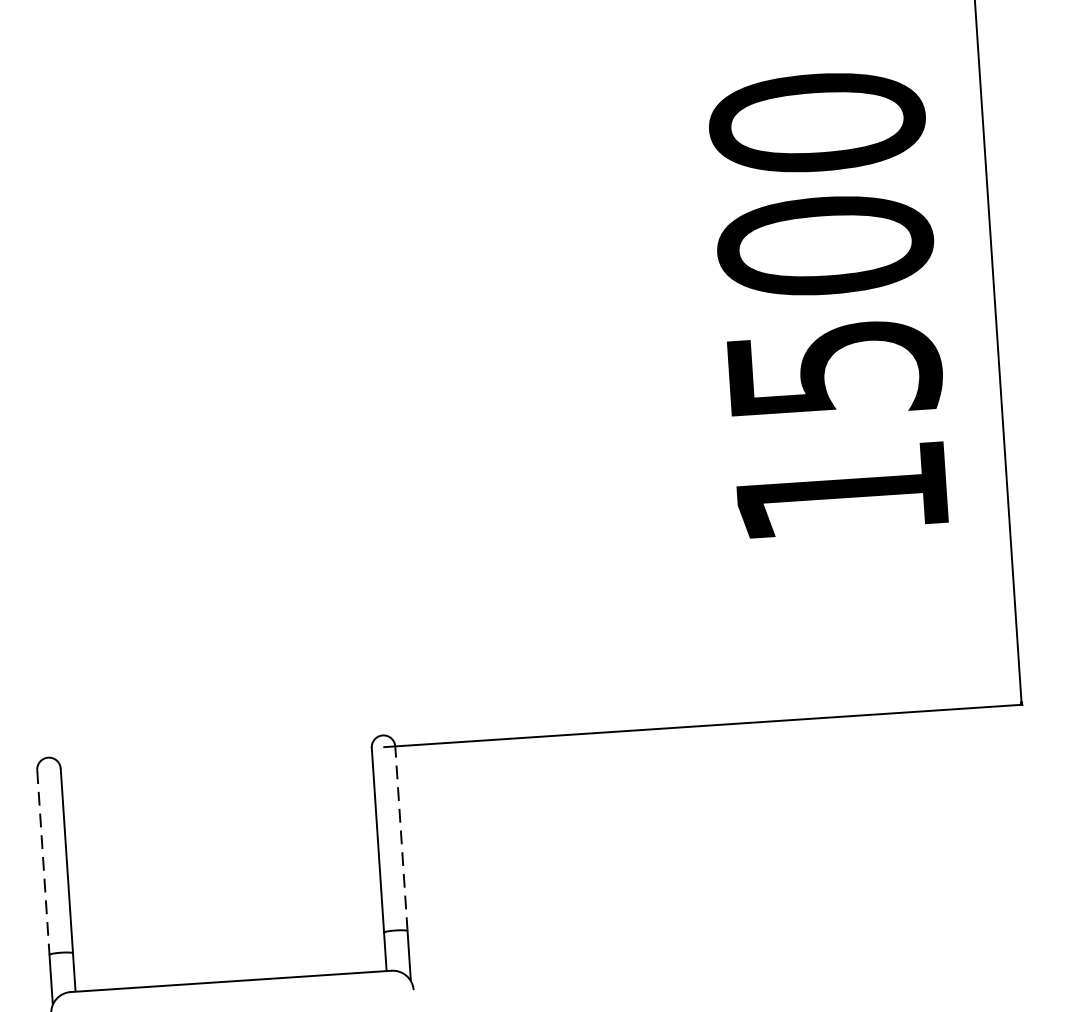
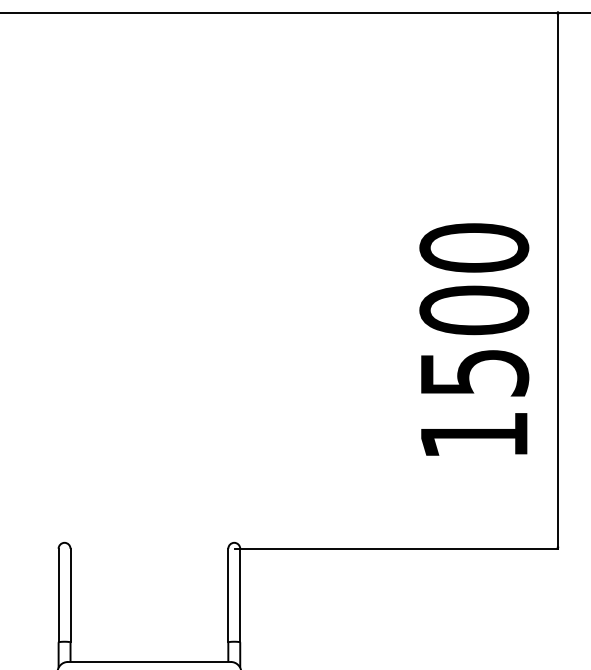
line: (401, 838) -> (240, 595), dashed -> solid
line: (43, 862) -> (58, 595), dashed -> solid

